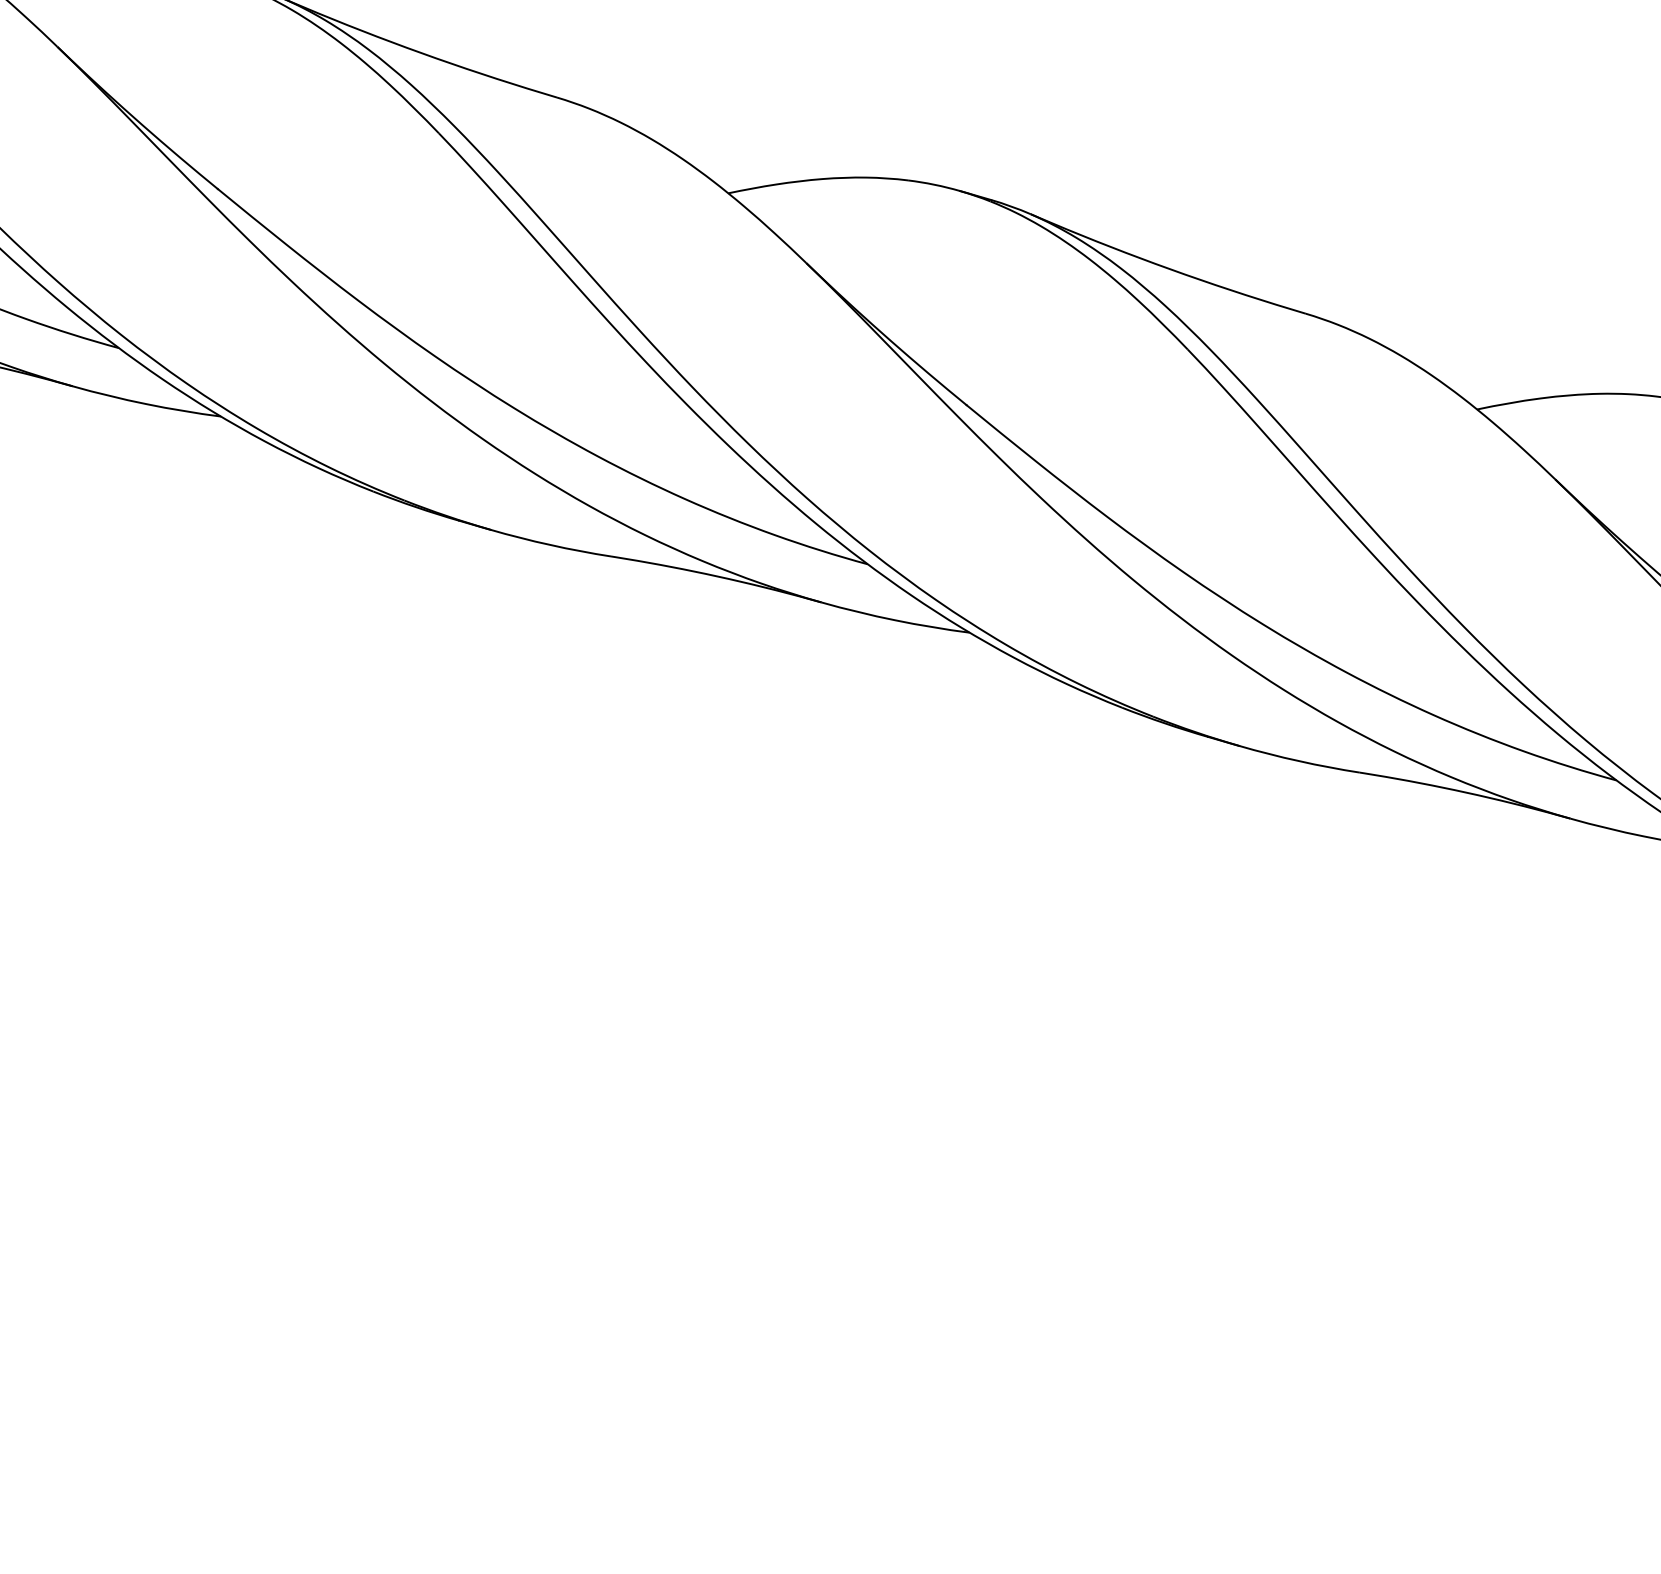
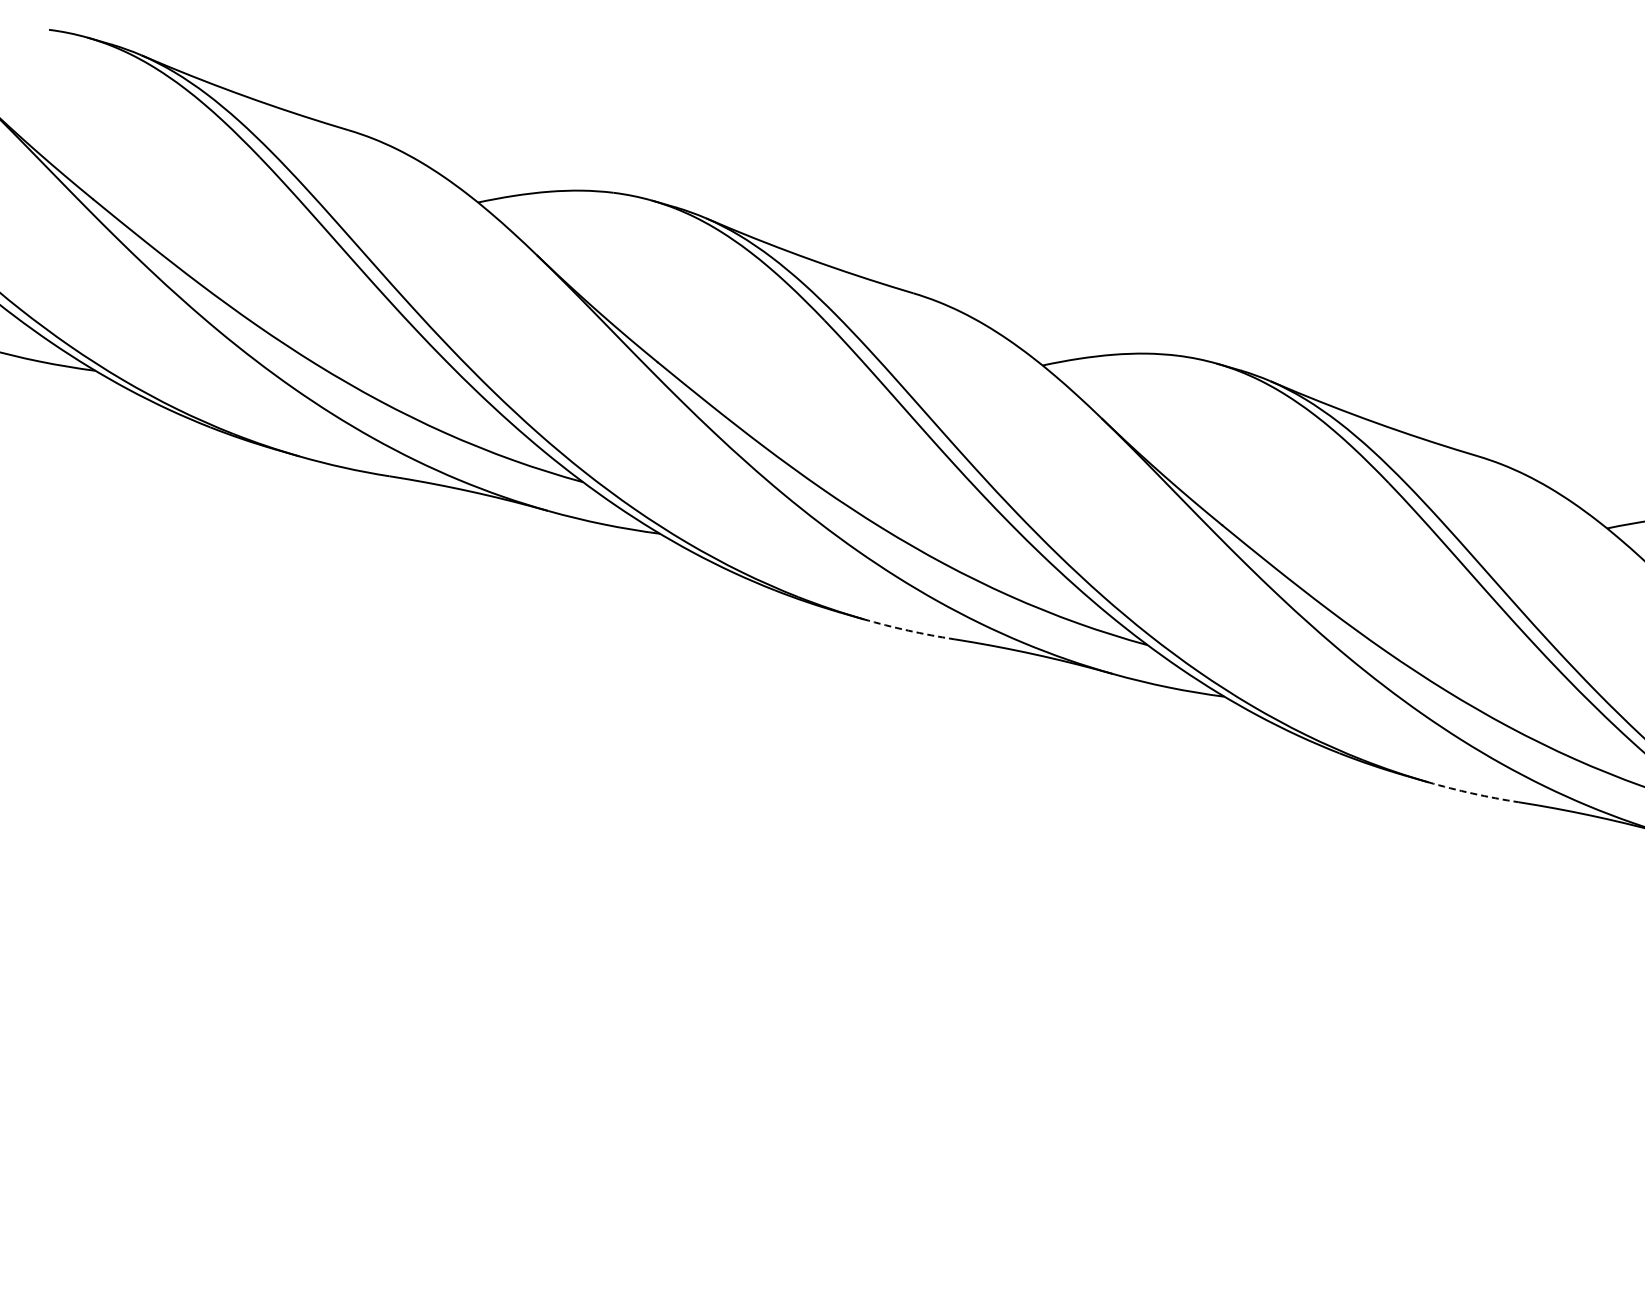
arc: (550, 544) -> (908, 630), solid -> dashed
arc: (1298, 761) -> (1472, 793), solid -> dashed

